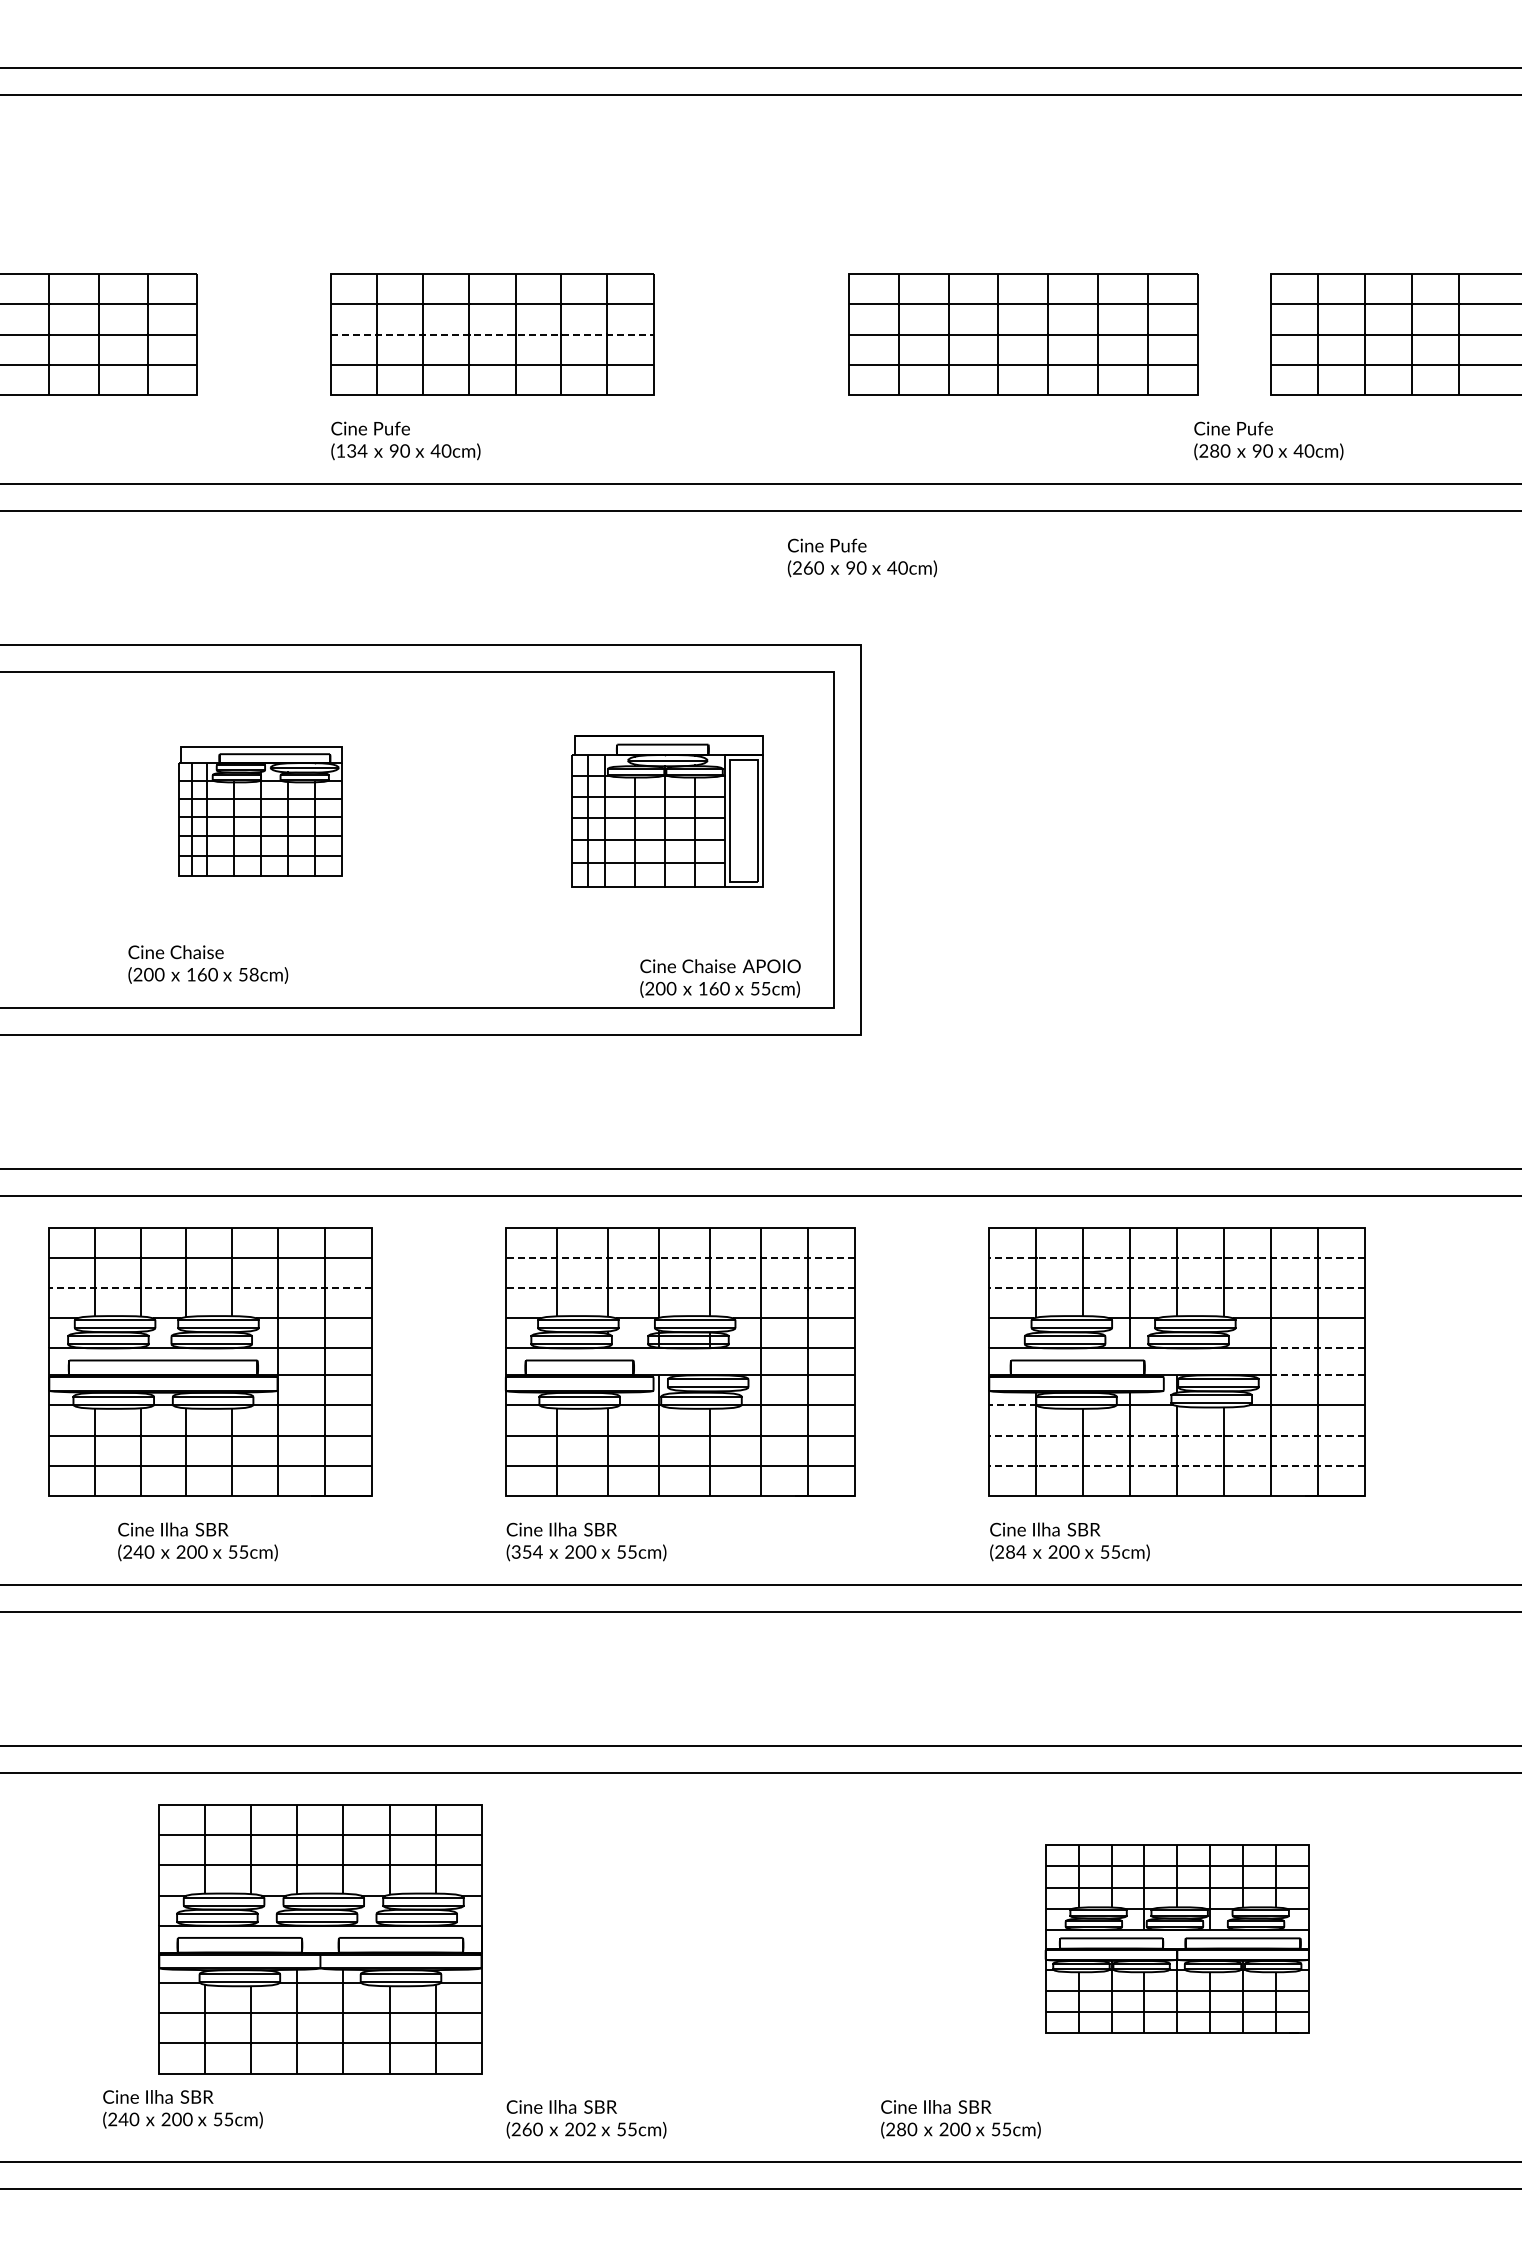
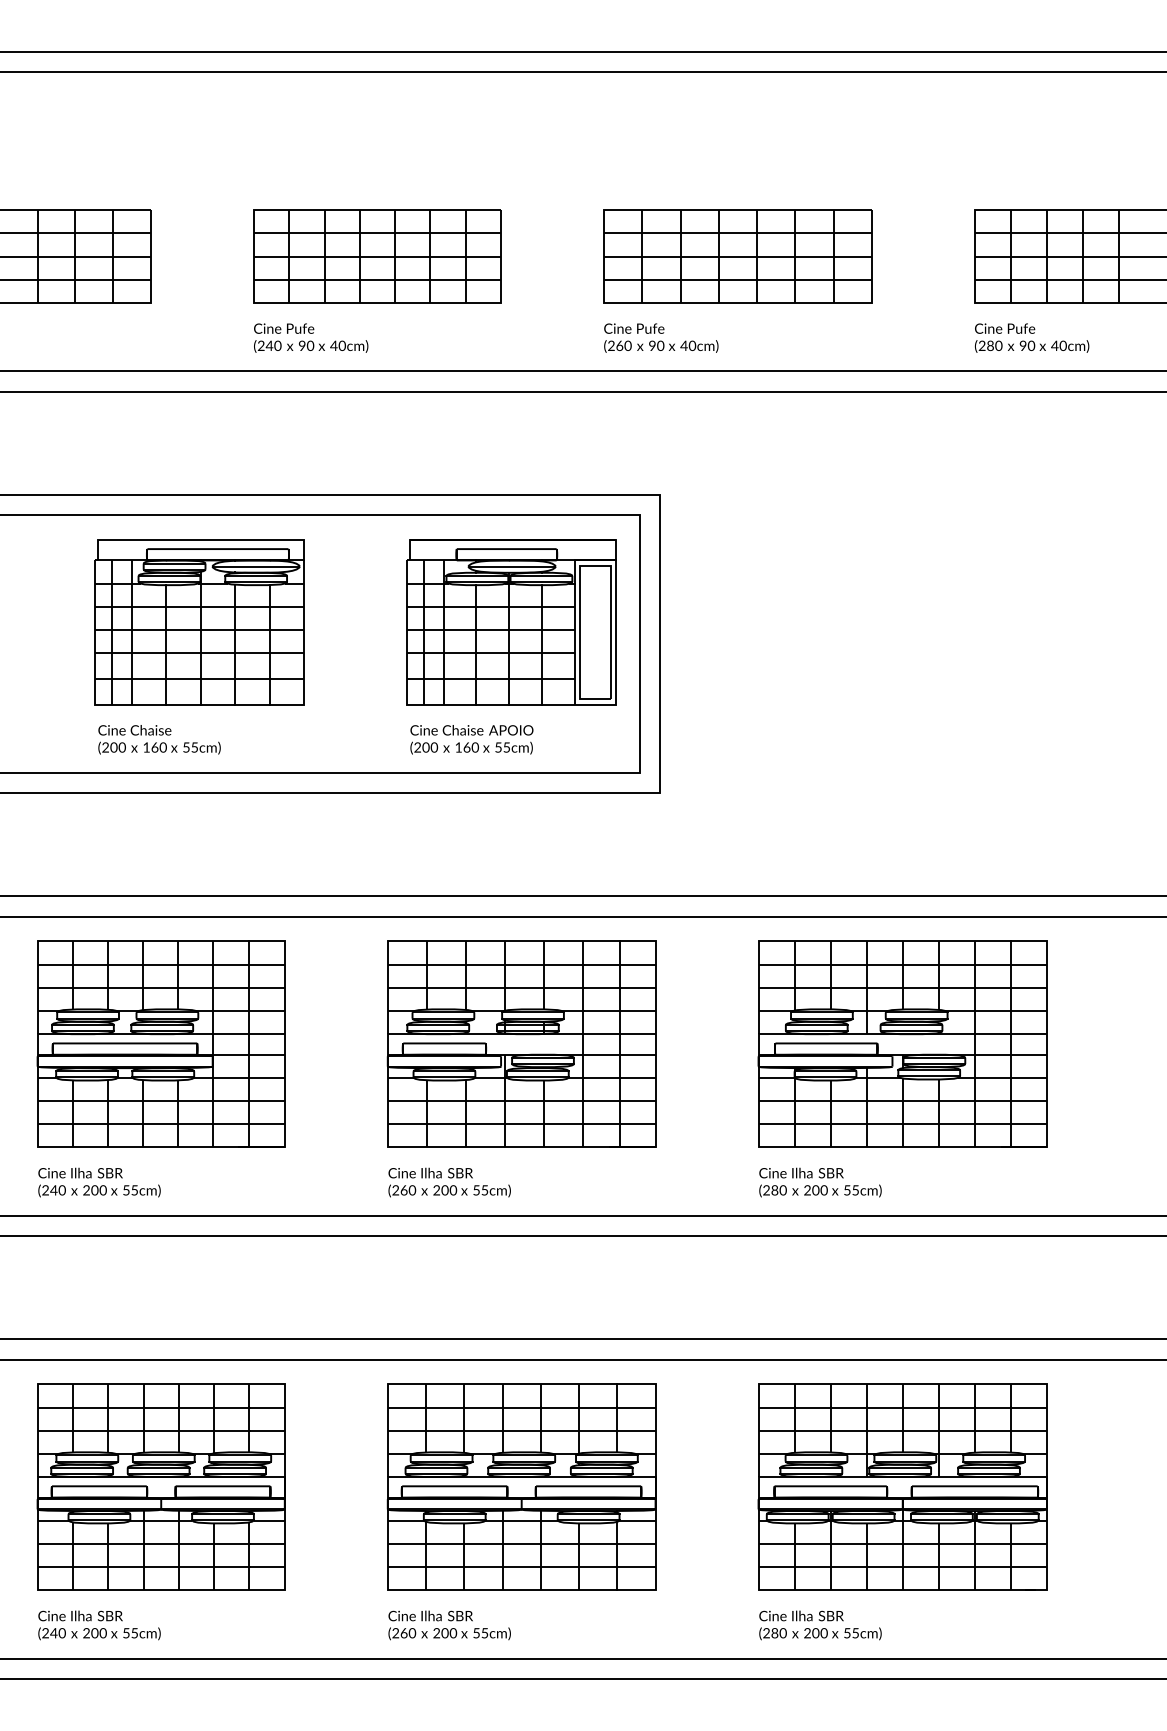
line: (492, 334) -> (377, 256), dashed -> solid
part: (1023, 334) -> (738, 256), moved
text: (1268, 440) -> (1031, 337), moved
text: (351, 450) -> (269, 345), (134 -> (240
text: (861, 557) -> (660, 337), moved
part: (260, 811) -> (199, 622), size x1.67
part: (667, 811) -> (511, 622), size x1.43
text: (253, 974) -> (194, 747), 58cm) -> 55cm)
text: (720, 978) -> (471, 739), moved
line: (680, 1257) -> (521, 964), dashed -> solid
line: (1177, 1257) -> (902, 964), dashed -> solid
line: (209, 1287) -> (160, 987), dashed -> solid
line: (680, 1287) -> (521, 987), dashed -> solid
line: (1177, 1287) -> (902, 987), dashed -> solid
line: (1318, 1348) -> (1011, 1034), dashed -> solid
line: (1318, 1375) -> (1011, 1054), dashed -> solid
line: (1012, 1405) -> (776, 1077), dashed -> solid
line: (1177, 1435) -> (902, 1100), dashed -> solid
line: (1177, 1465) -> (902, 1123), dashed -> solid
text: (197, 1541) -> (99, 1182), moved
text: (526, 1551) -> (403, 1189), (354 -> (260
text: (1021, 1551) -> (783, 1189), (284 -> (280
part: (320, 1939) -> (161, 1487), moved
part: (680, 1939) -> (521, 1487), added
part: (1177, 1939) -> (902, 1487), size x1.43
text: (182, 2109) -> (99, 1625), moved
text: (960, 2119) -> (820, 1625), moved
text: (591, 2129) -> (453, 1633), 202 -> 200

